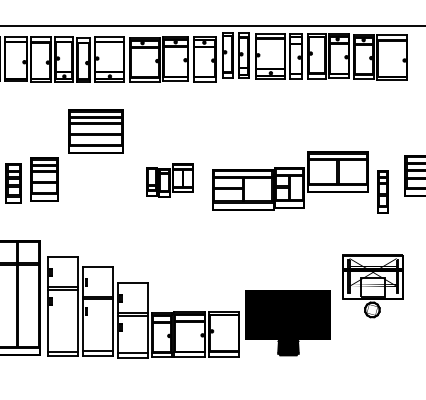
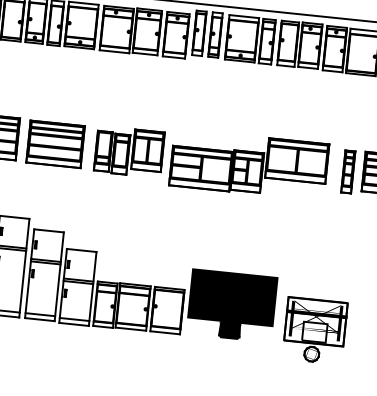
part: (95, 131) -> (55, 144), moved
part: (169, 180) -> (128, 151), size x1.43
part: (382, 191) -> (347, 171), moved
part: (372, 286) -> (314, 330), moved

